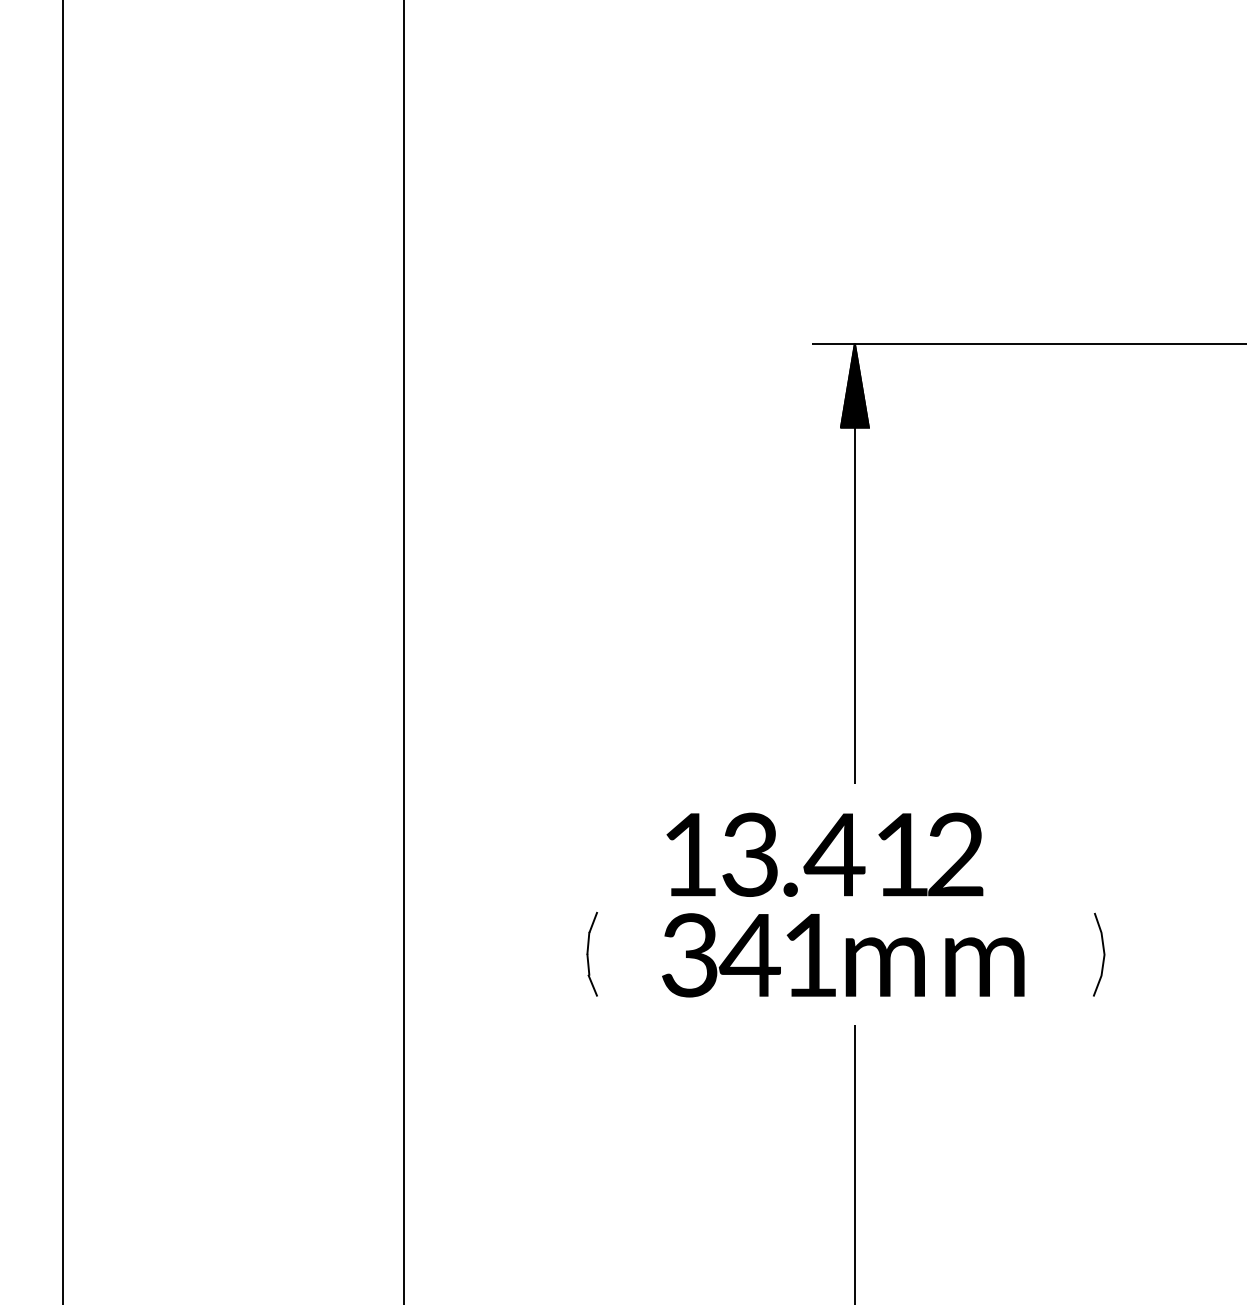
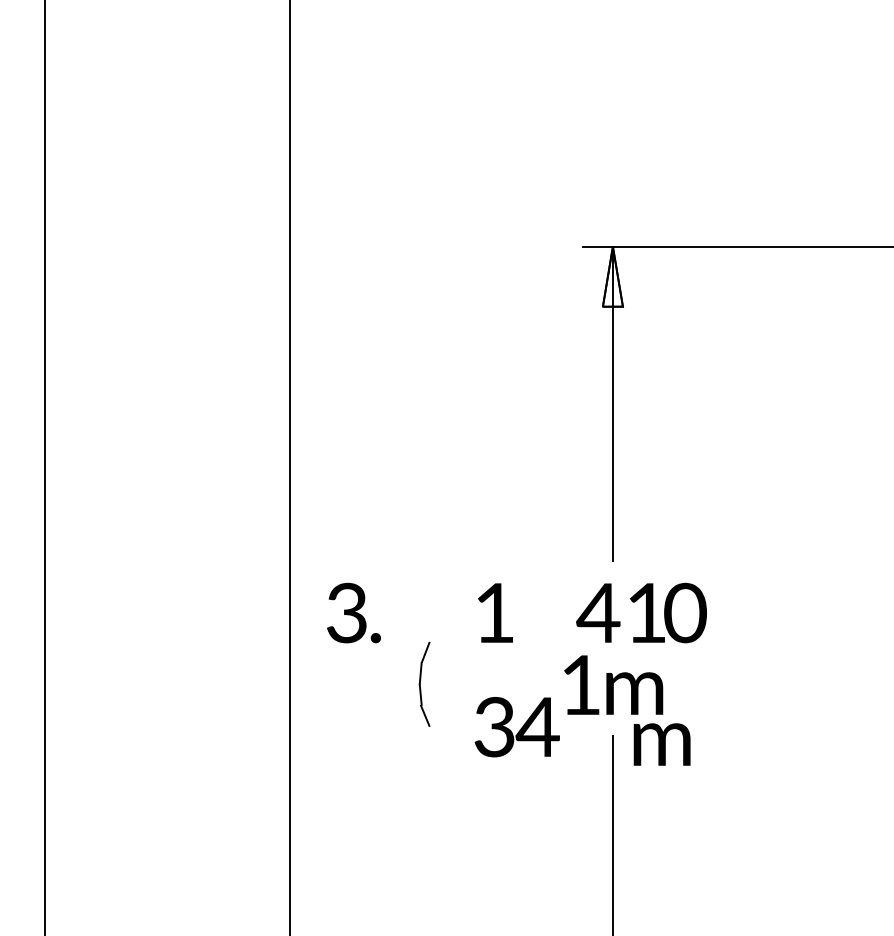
fill: (854, 385) -> (612, 276), removed
text: (759, 854) -> (353, 612), moved
text: (956, 855) -> (685, 613), 2 -> 0
line: (1102, 953) -> (790, 683), removed
part: (592, 954) -> (424, 684), size x1.4
text: (720, 955) -> (516, 727), moved
text: (984, 966) -> (661, 744), moved

